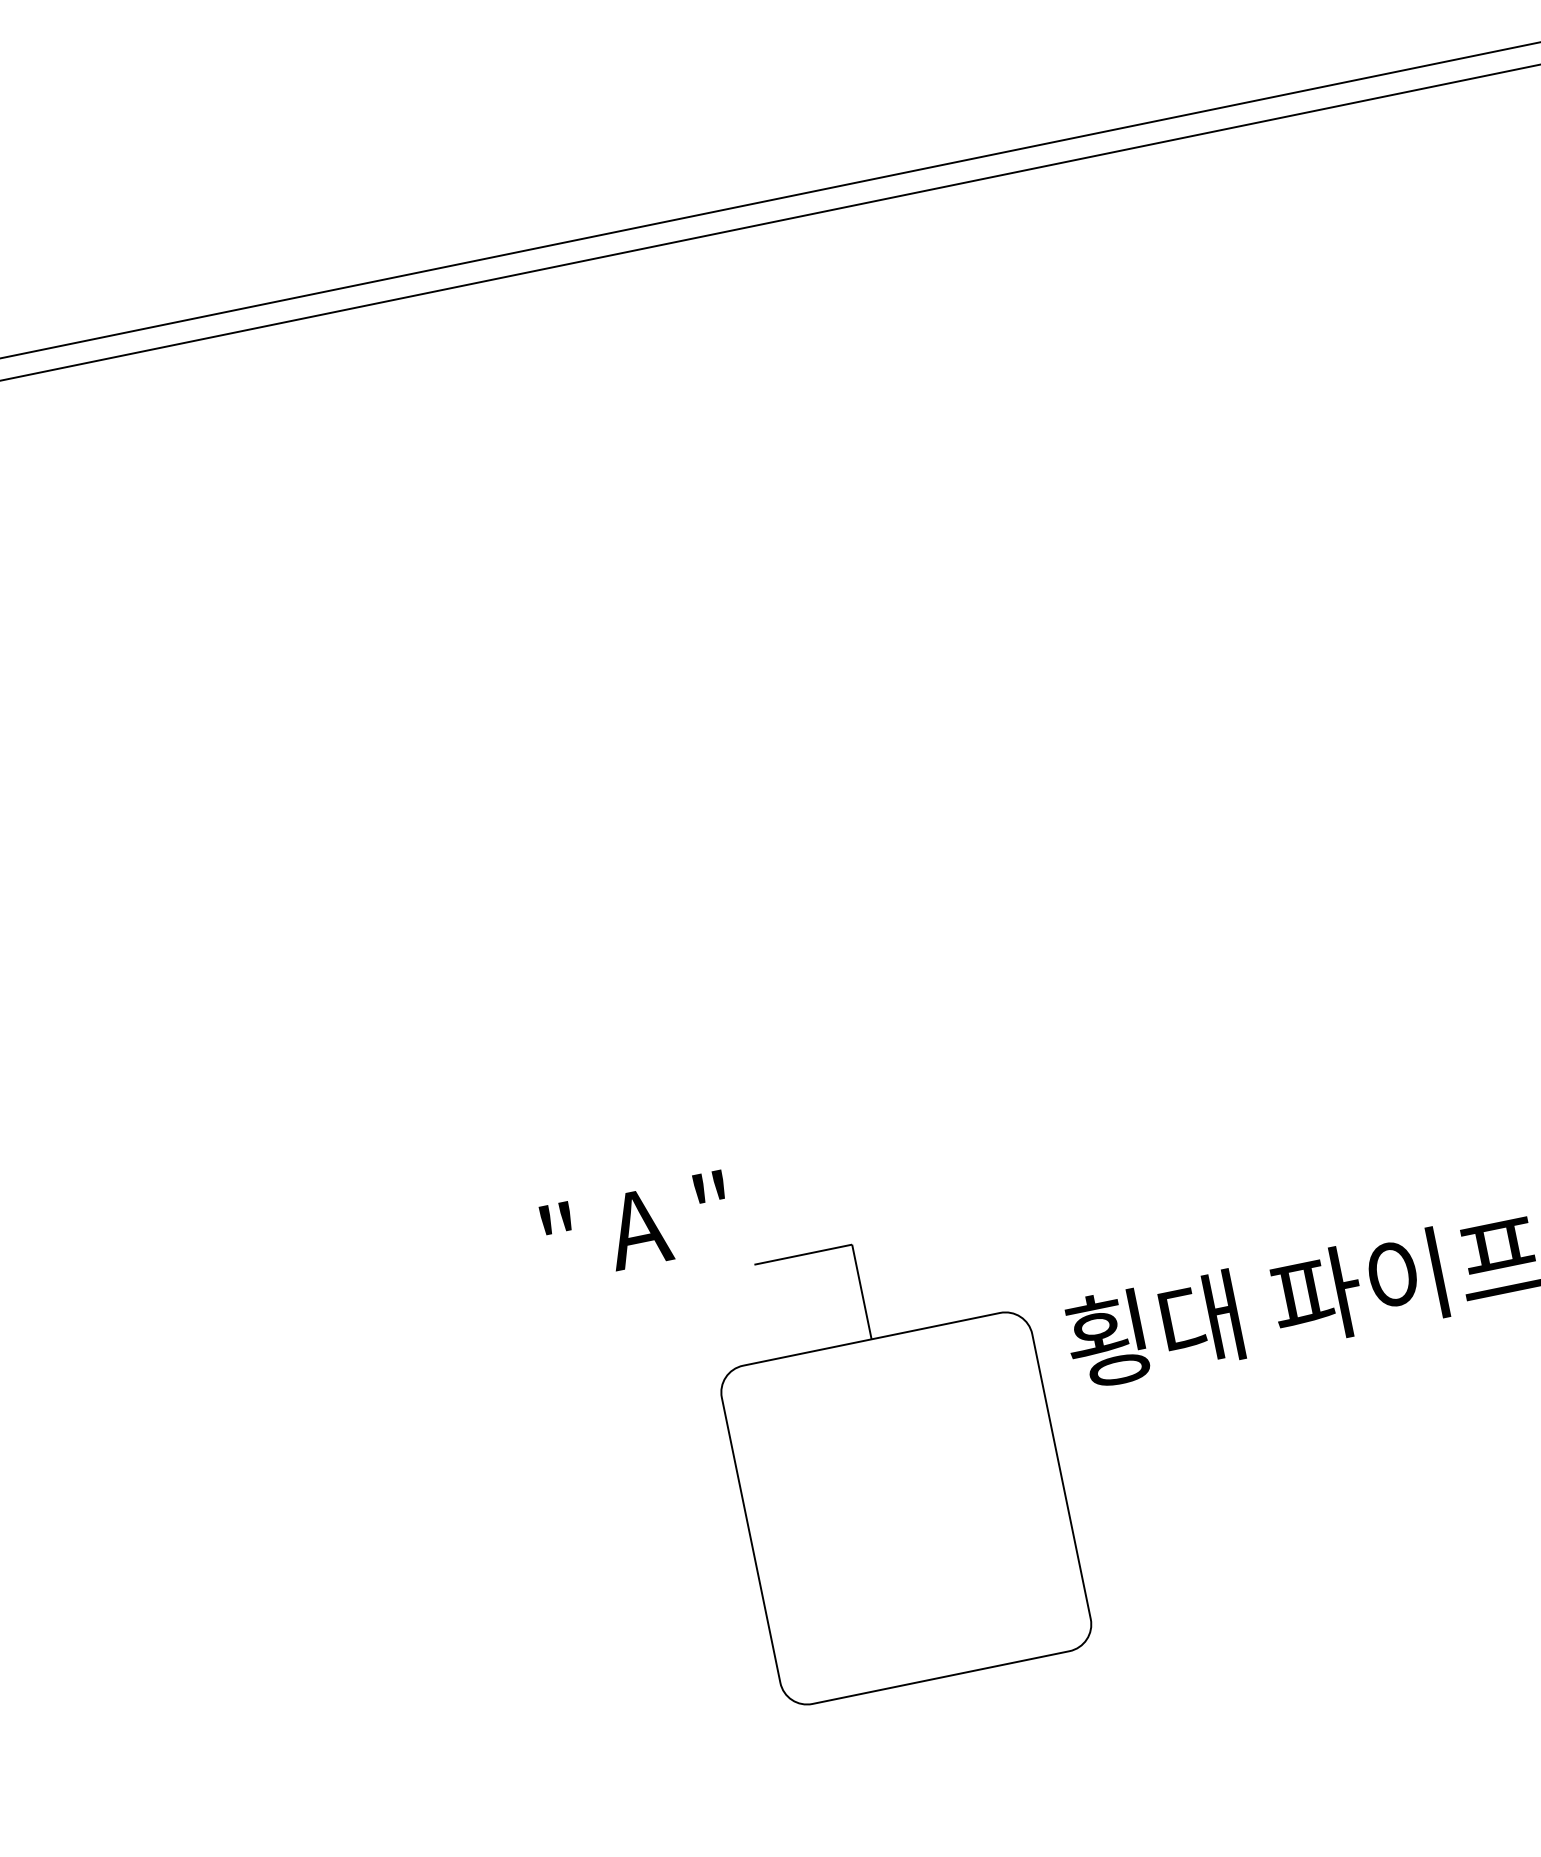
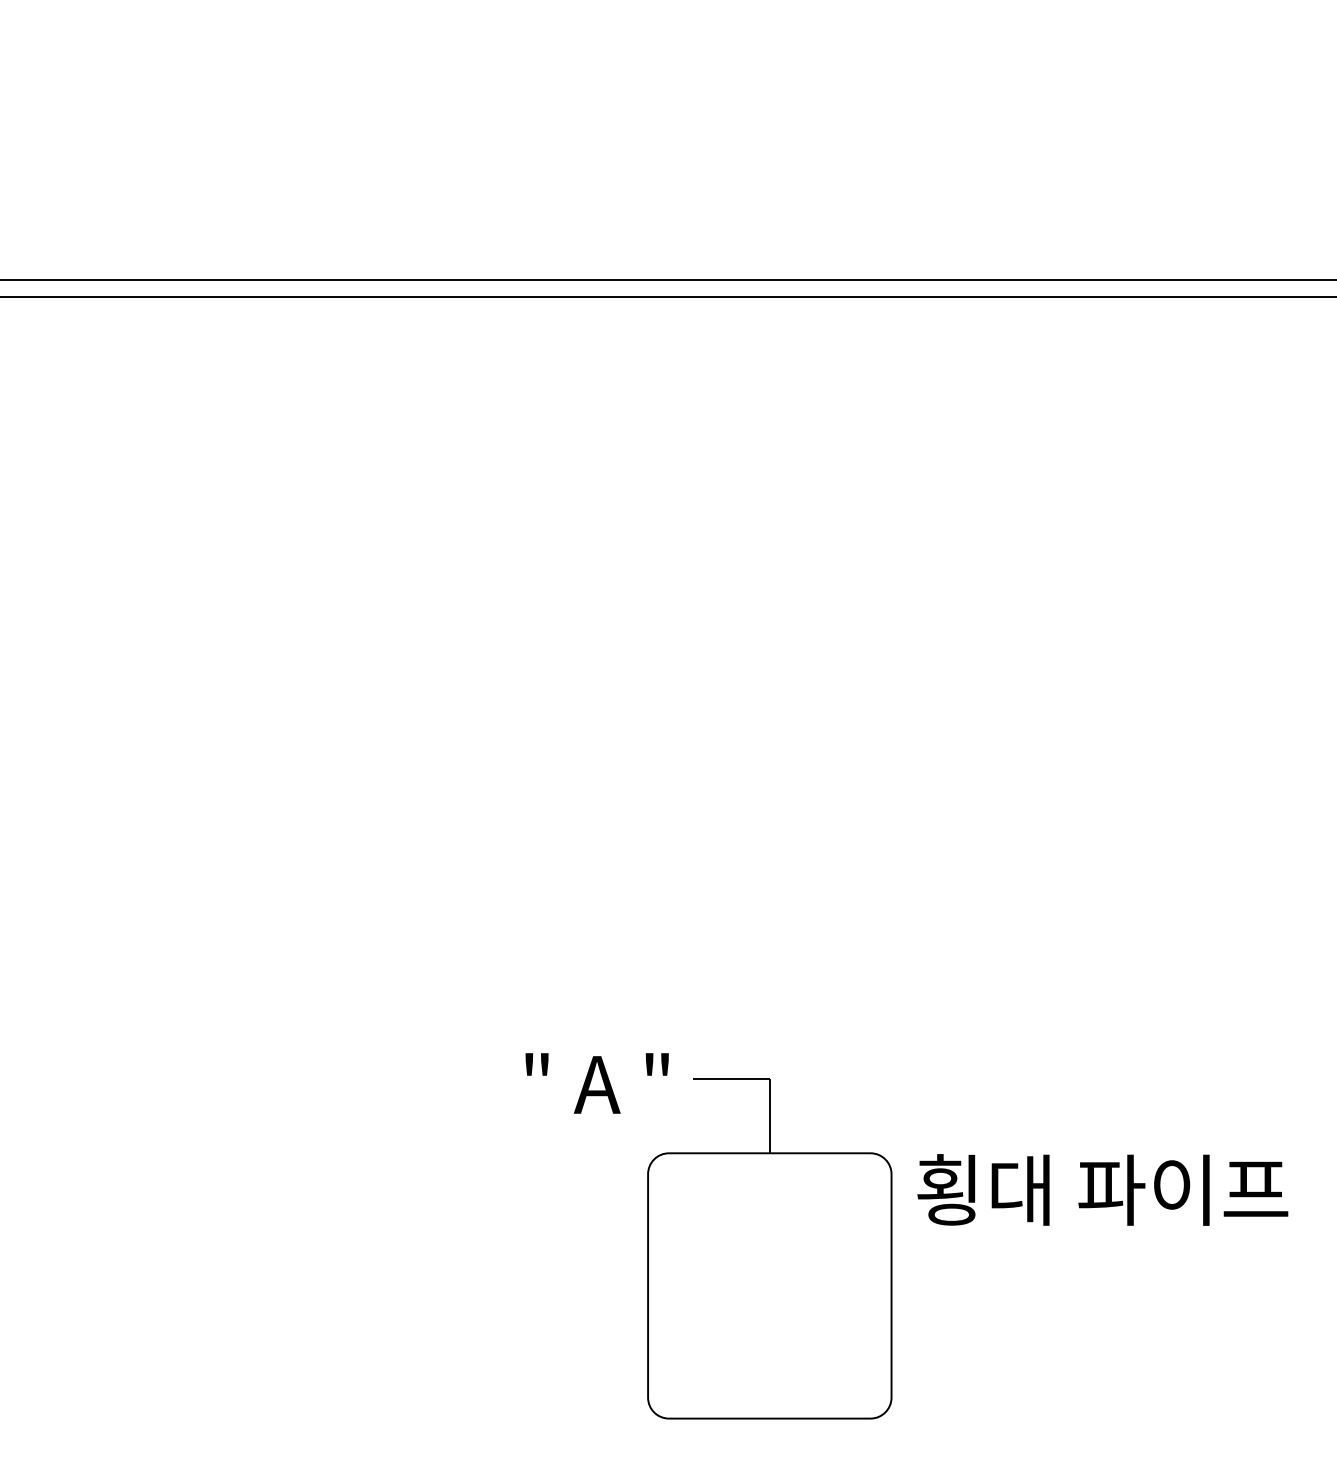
text: (636, 1227) -> (596, 1083), moved

